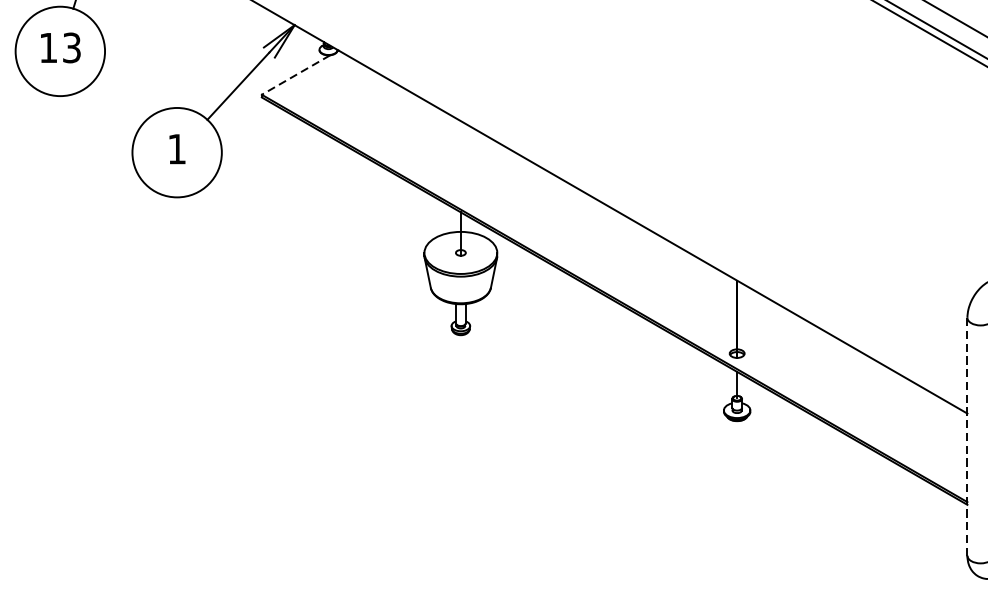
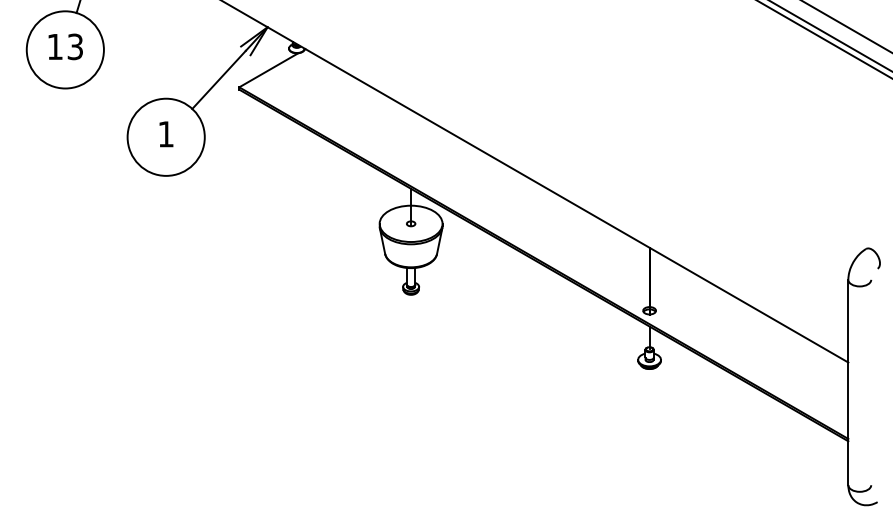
line: (295, 75) -> (268, 70), dashed -> solid
line: (967, 436) -> (848, 382), dashed -> solid

